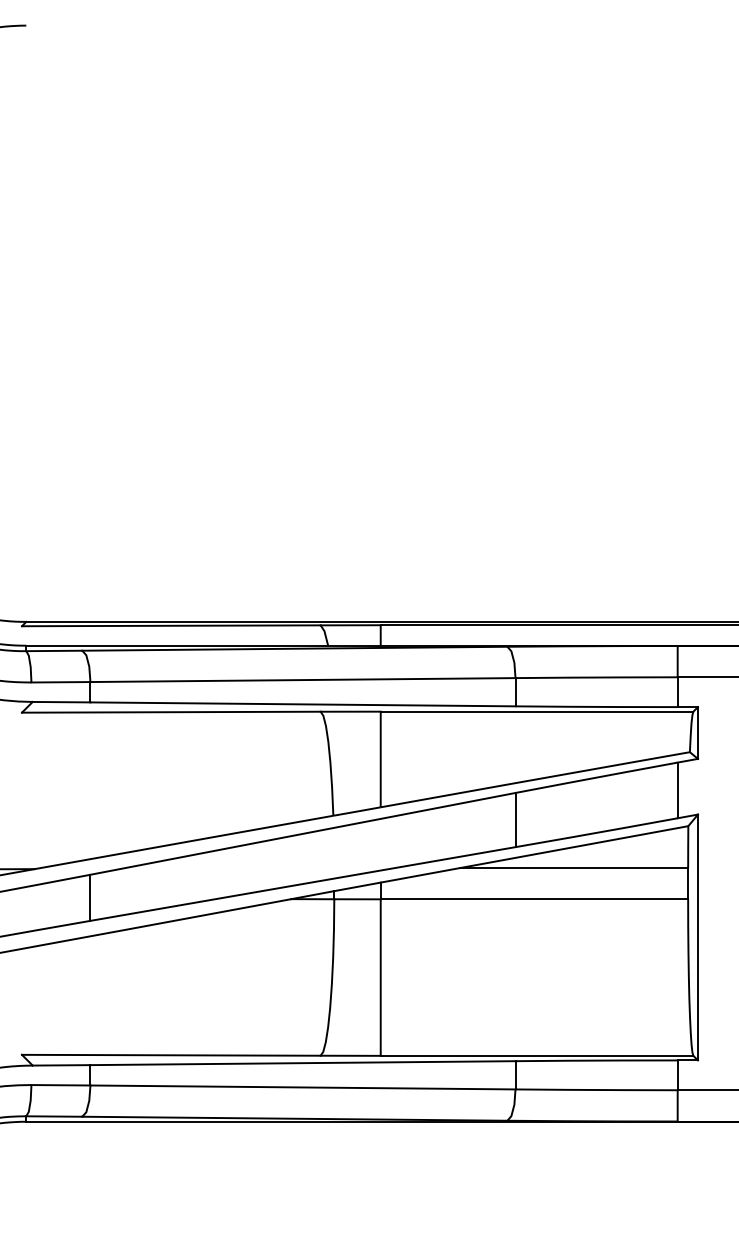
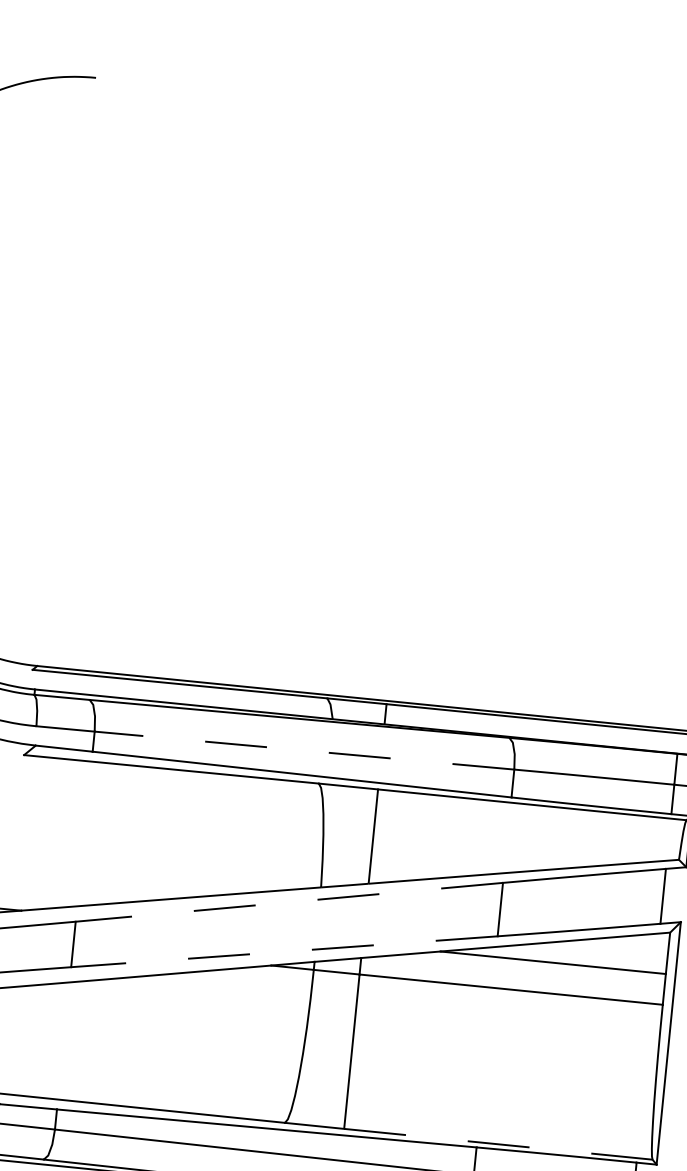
line: (302, 680) -> (303, 750), solid -> dashed
line: (302, 833) -> (288, 901), solid -> dashed
line: (302, 884) -> (283, 952), solid -> dashed
line: (537, 1055) -> (498, 1143), solid -> dashed

